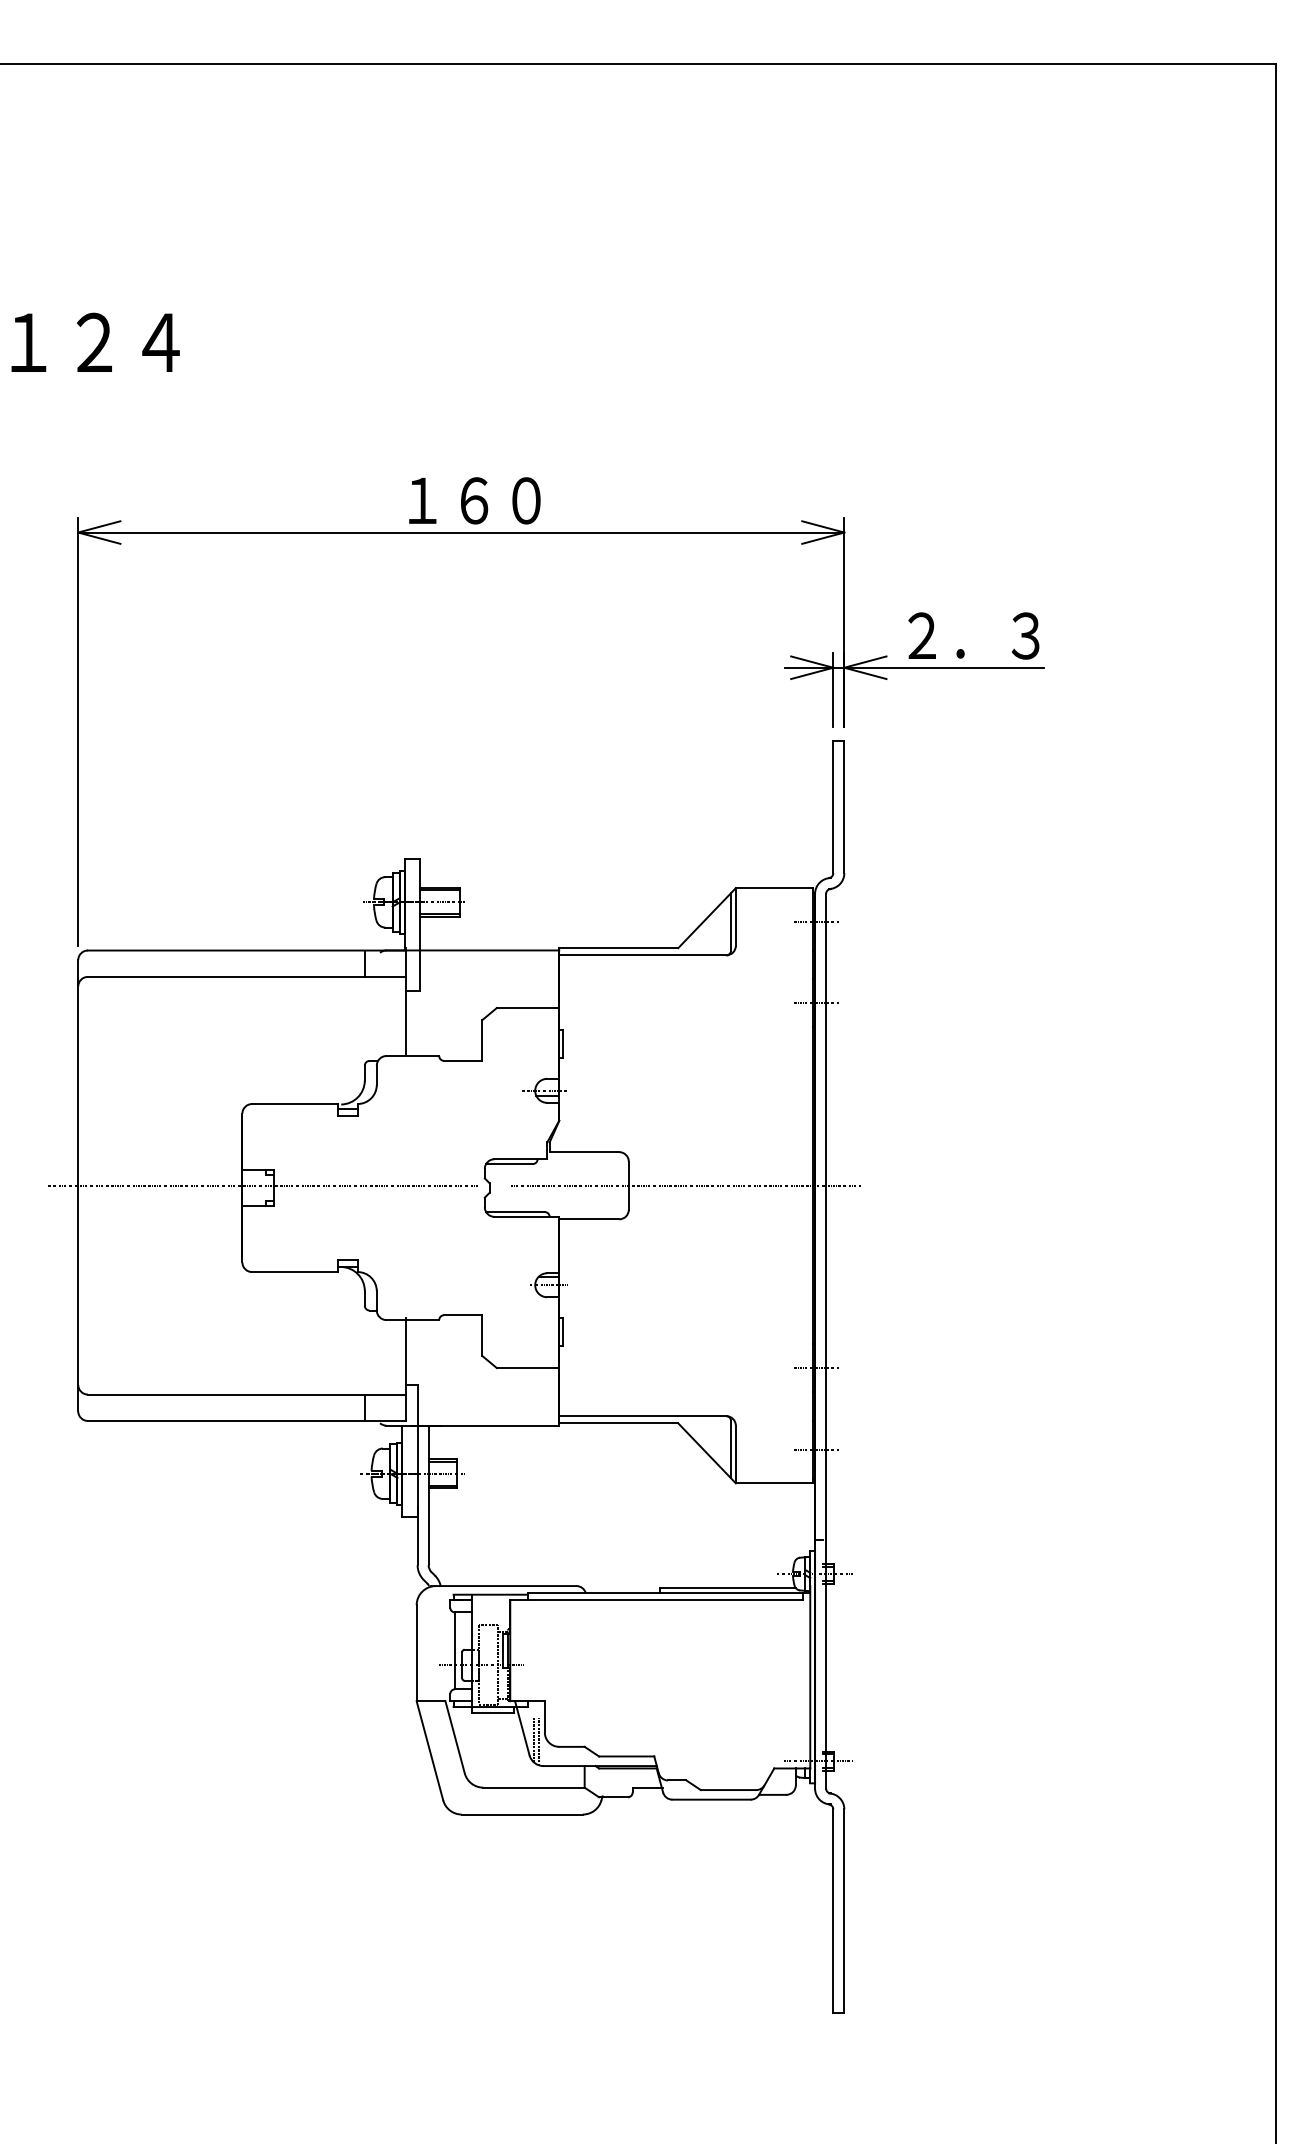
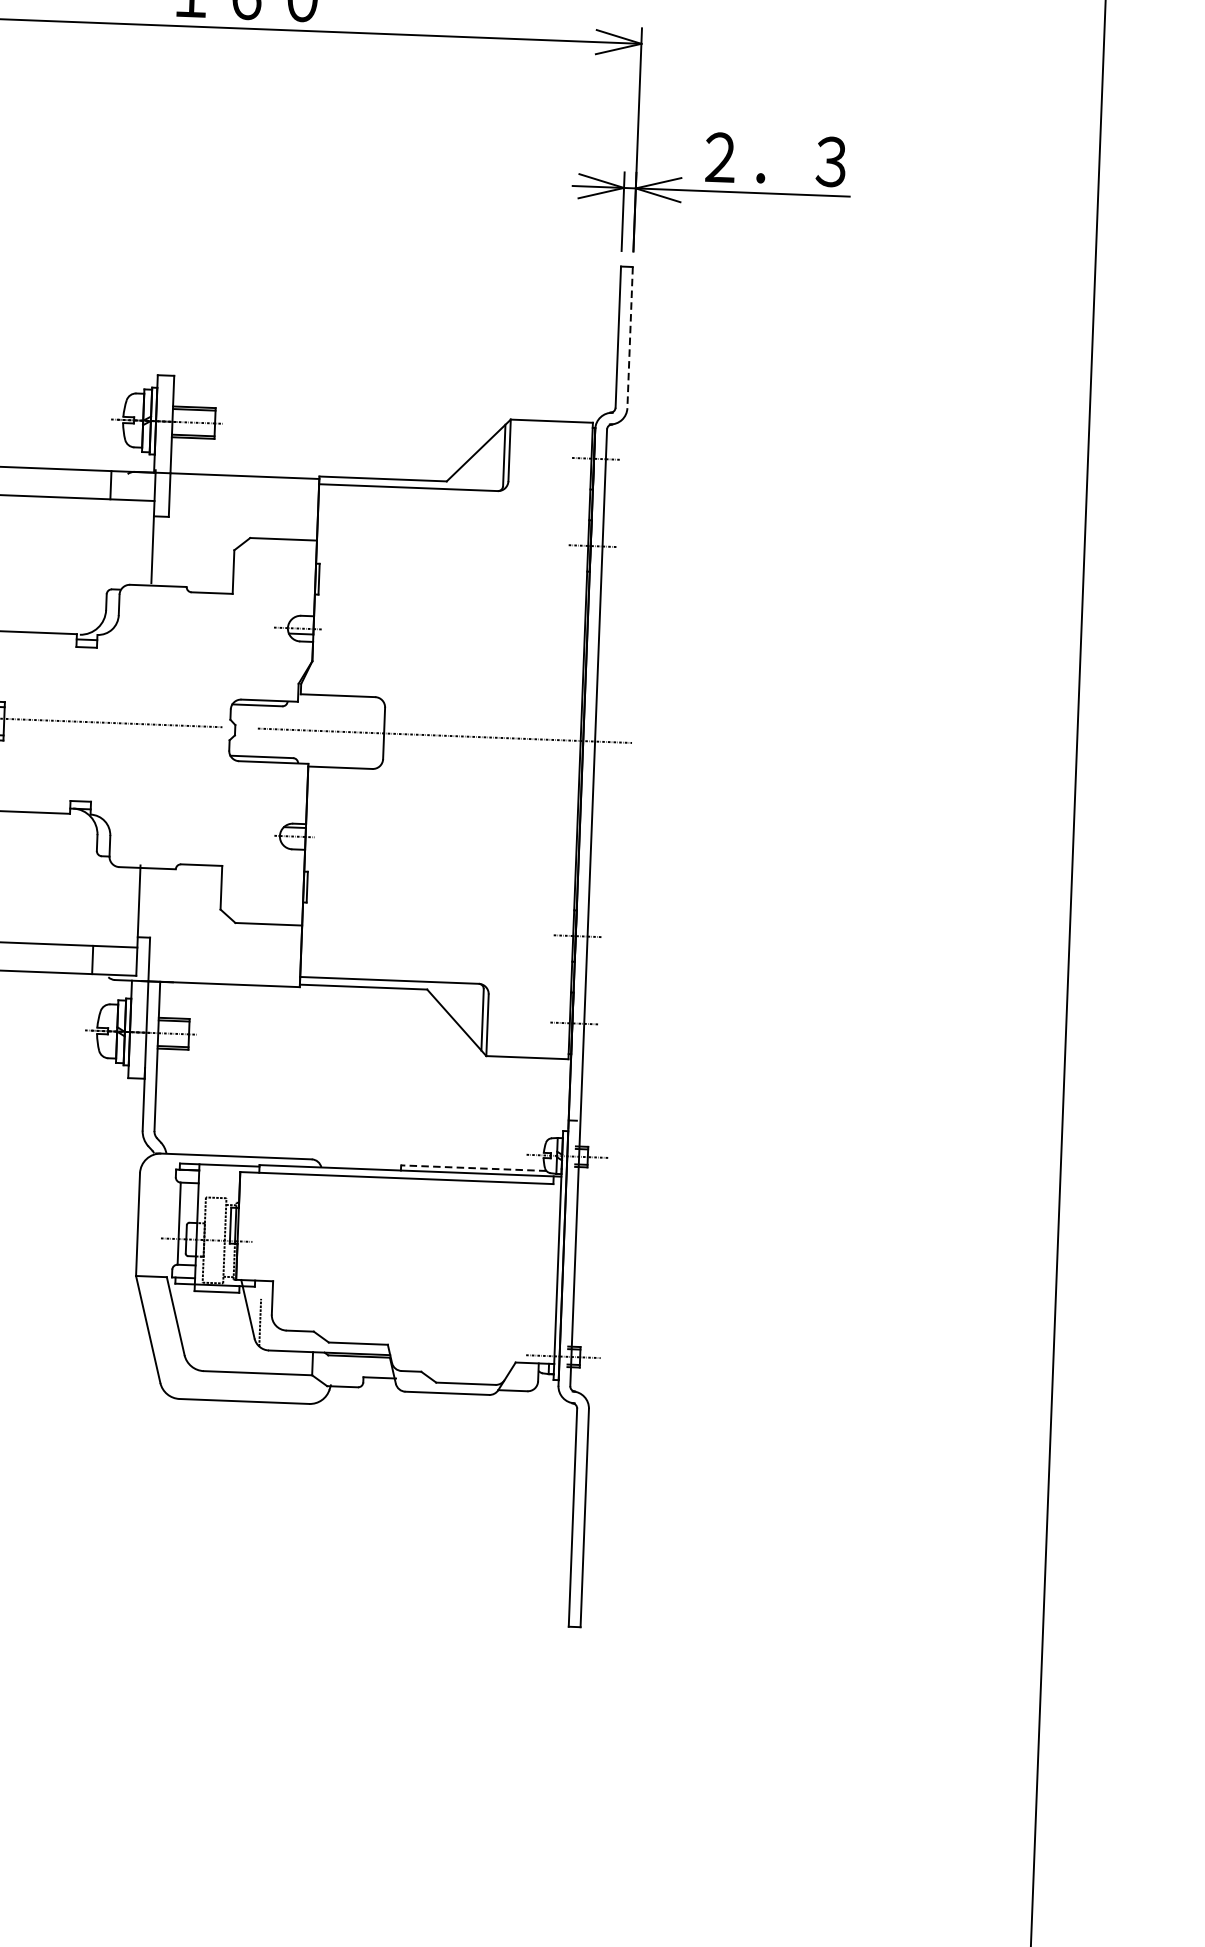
line: (844, 807) -> (630, 337), solid -> dashed
line: (728, 1588) -> (474, 1168), solid -> dashed
line: (539, 1742) -> (265, 1325), removed

